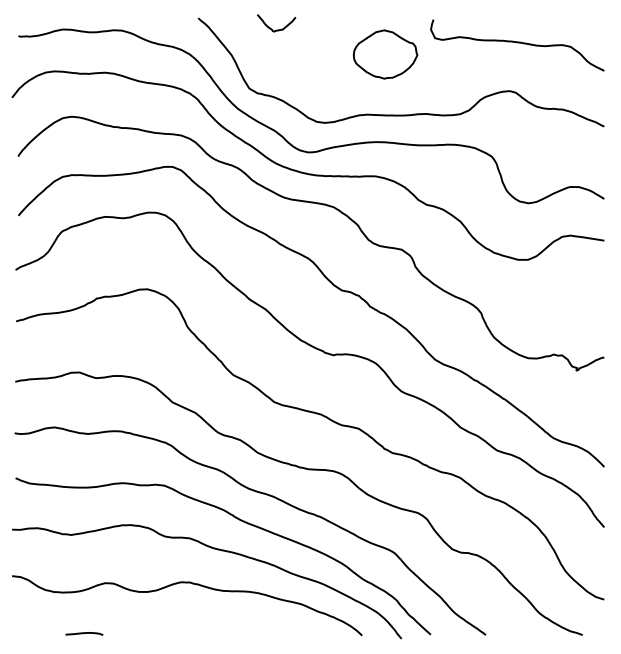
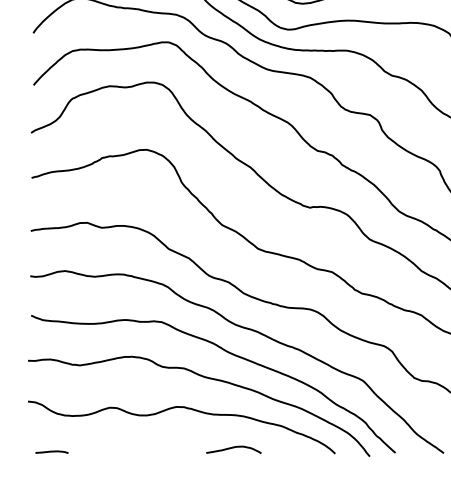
curve: (246, 629) -> (233, 448), added
curve: (84, 633) -> (52, 451), moved

